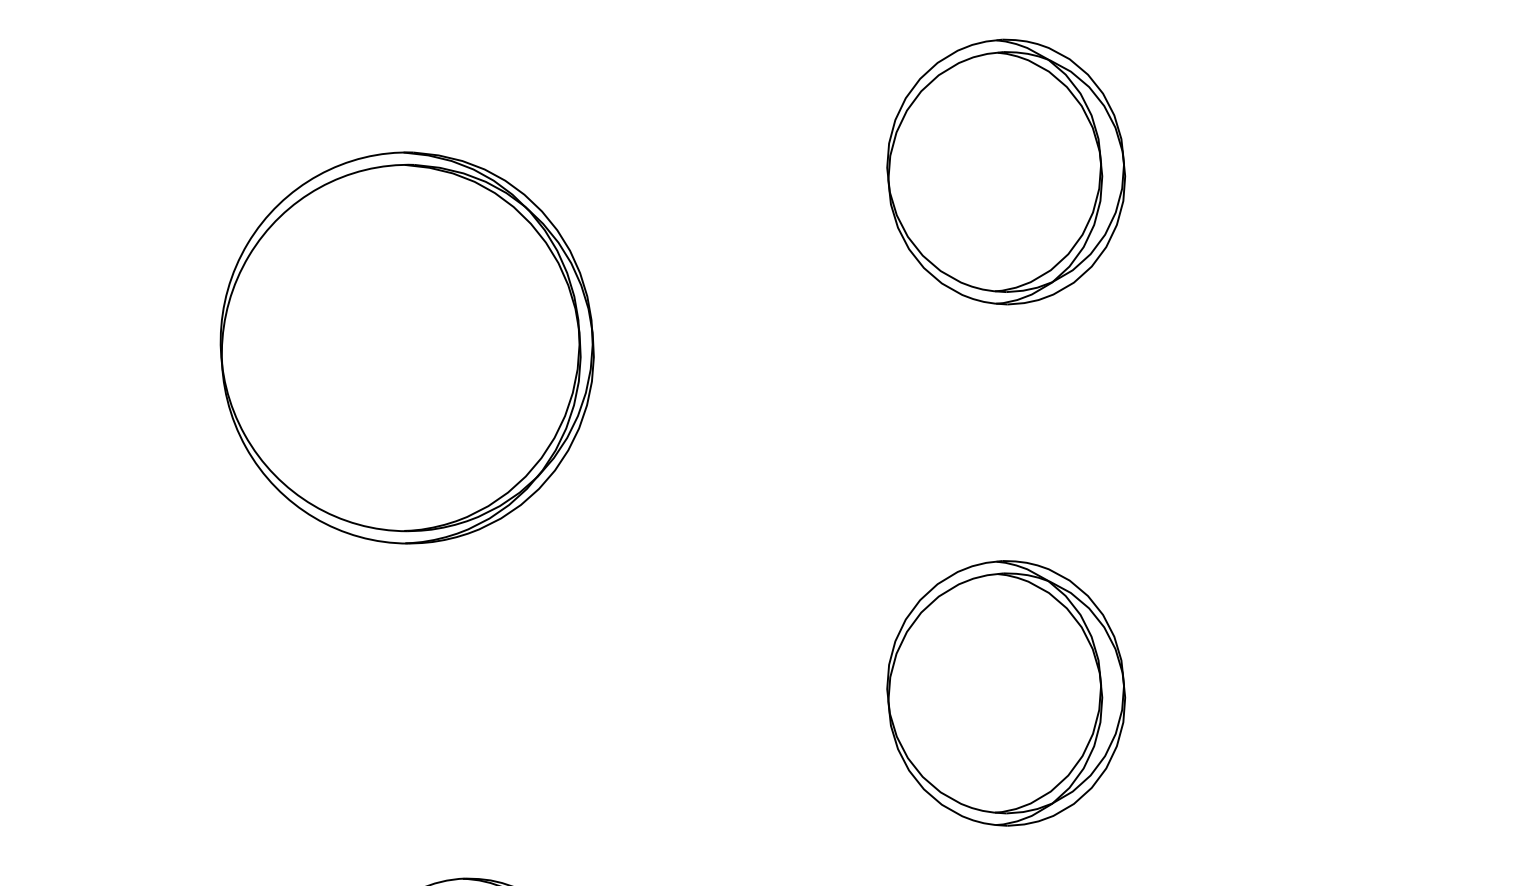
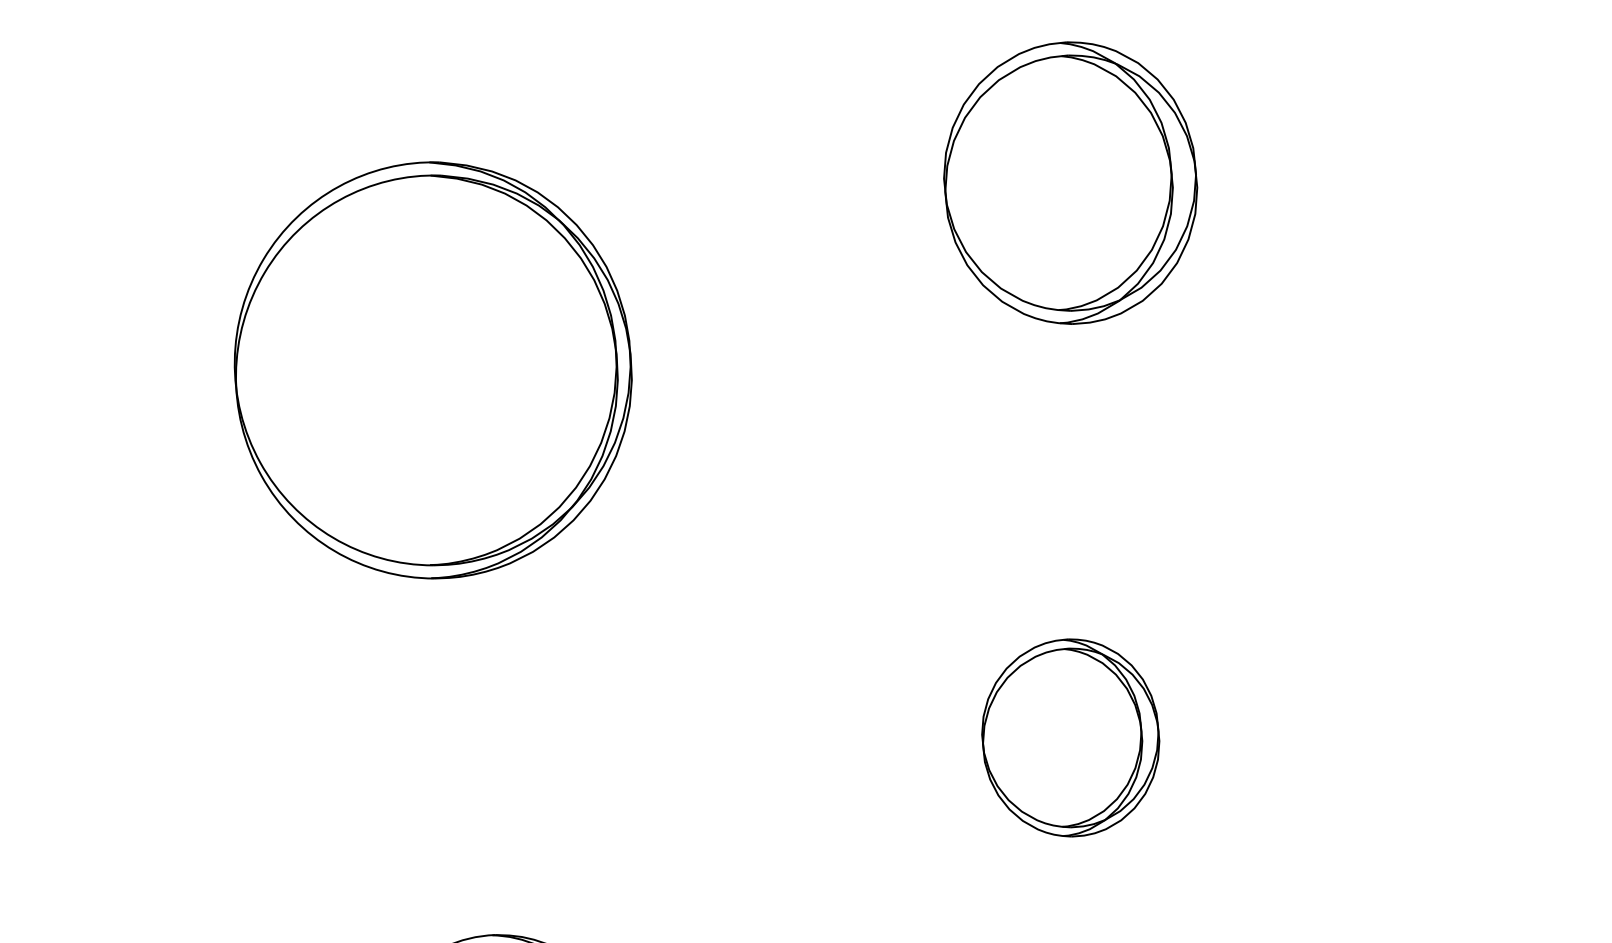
part: (1006, 692) -> (1070, 737), size x0.7

